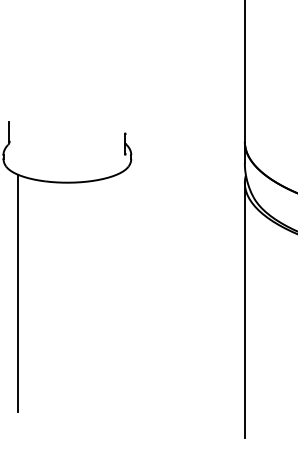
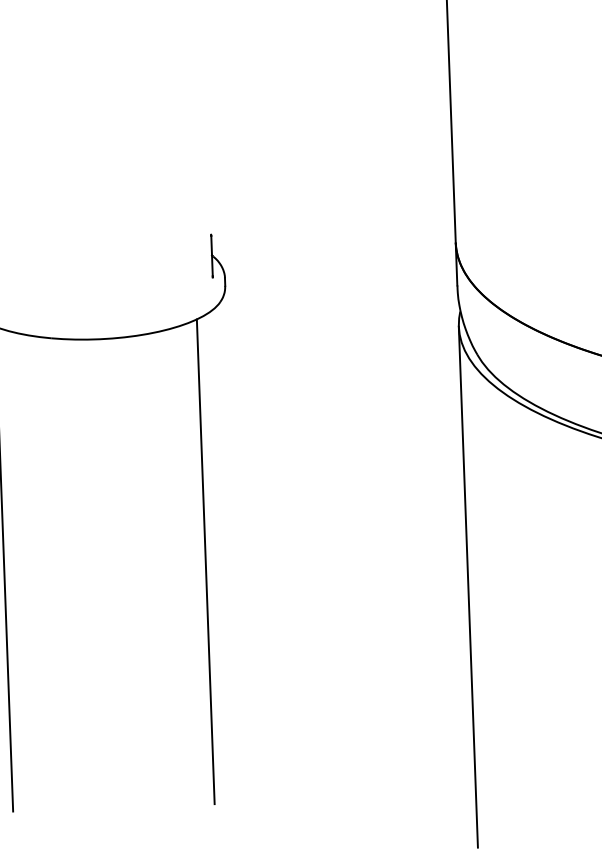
line: (116, 293) -> (205, 561), added

